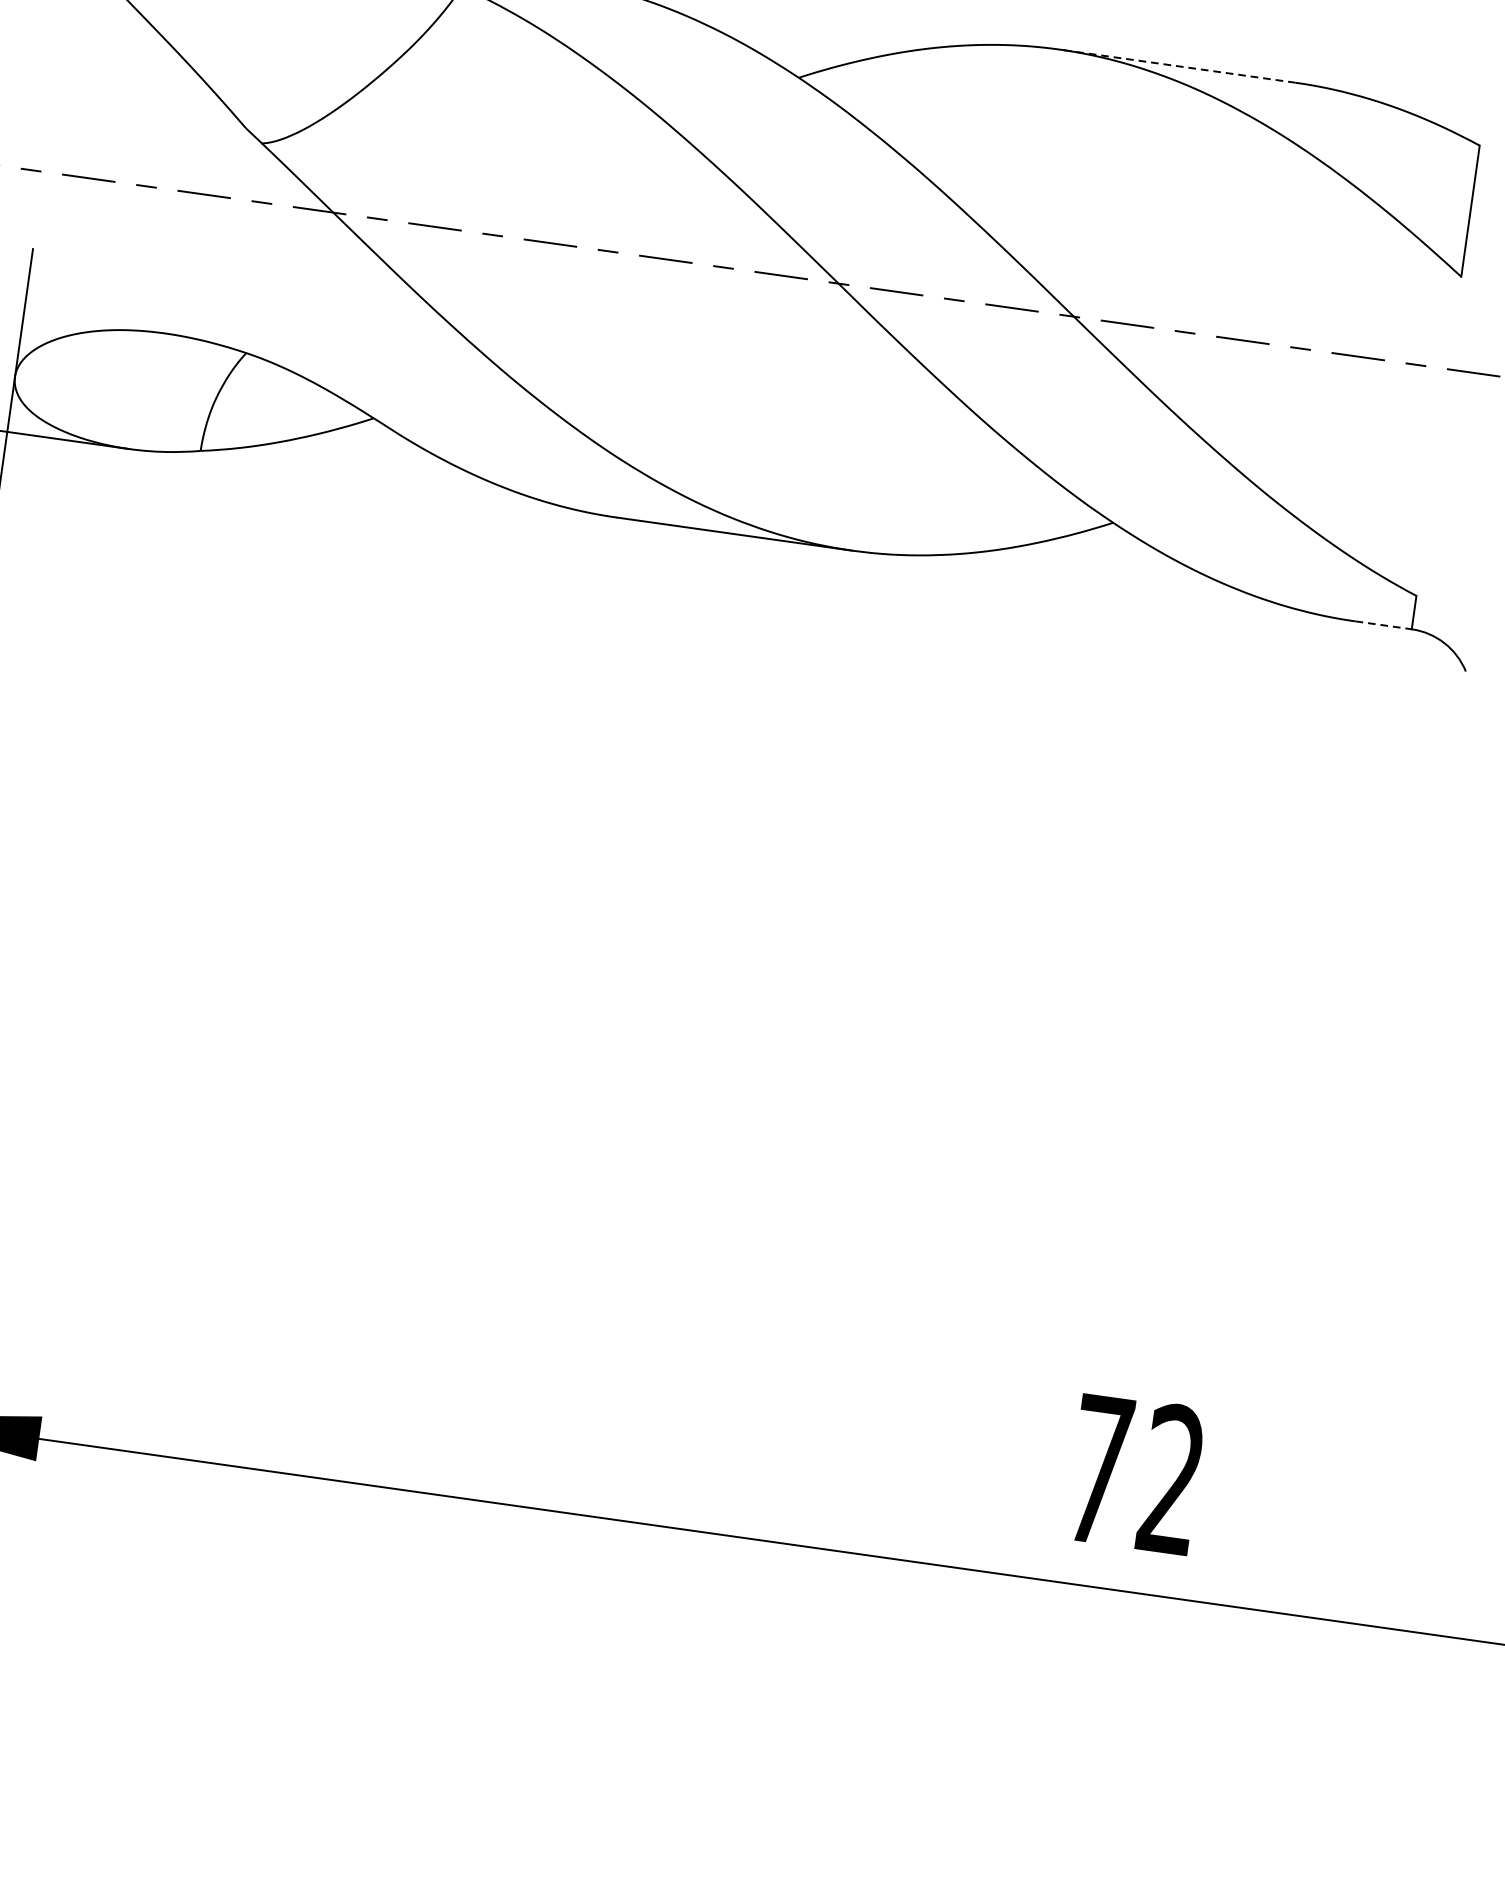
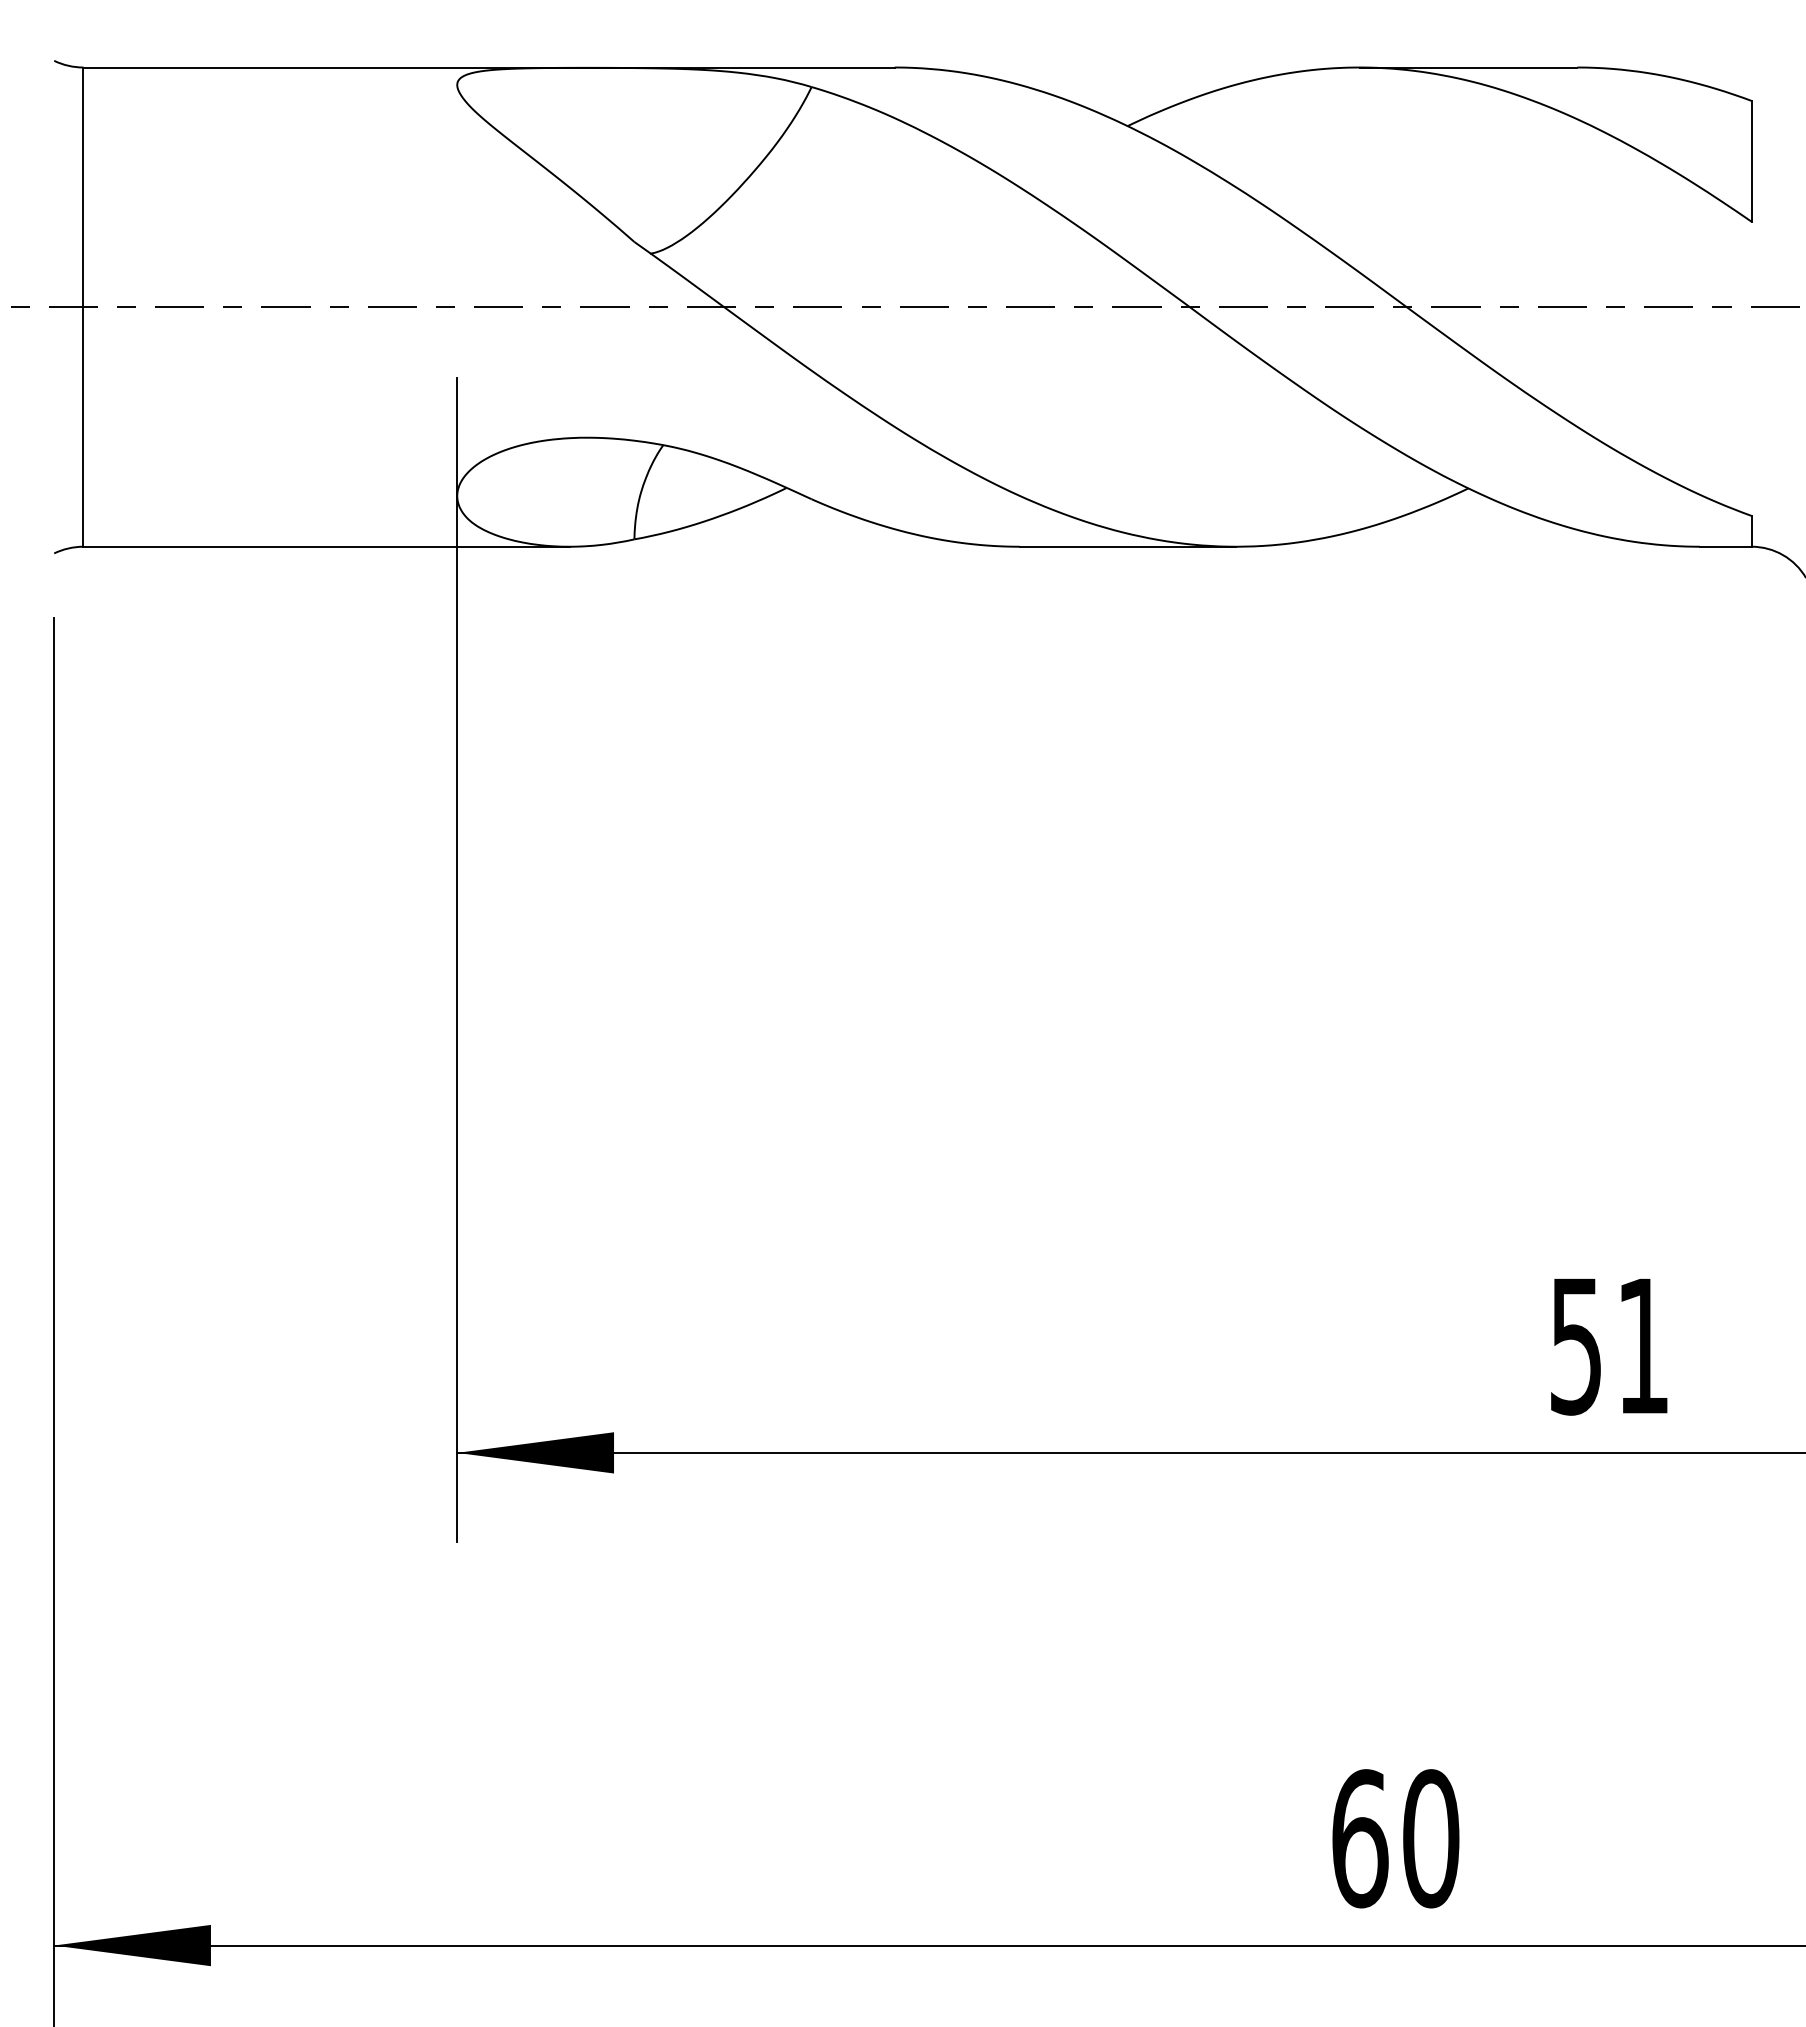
line: (1177, 66) -> (1468, 67), dashed -> solid
line: (1383, 625) -> (1725, 546), dashed -> solid
text: (1135, 1474) -> (1609, 1345), 72 -> 51

